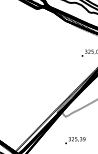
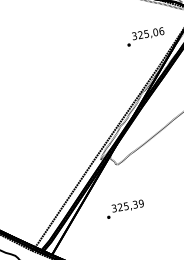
text: (75, 140) -> (125, 208), moved

